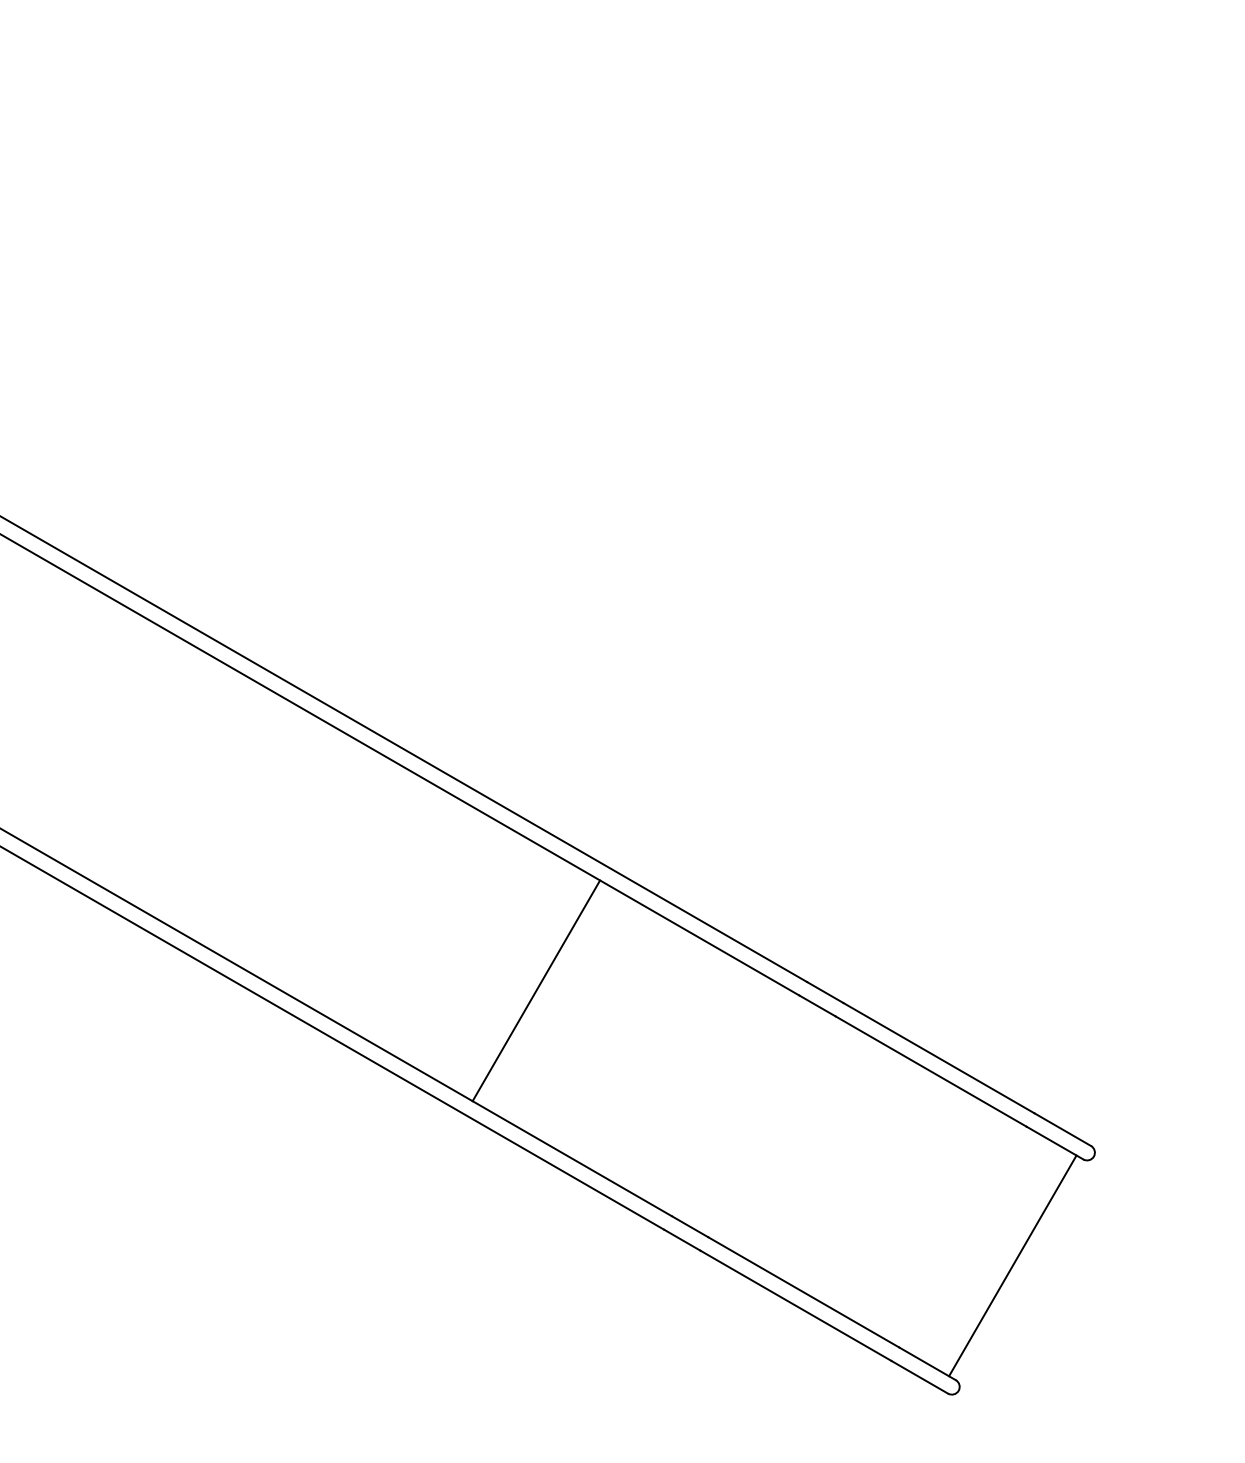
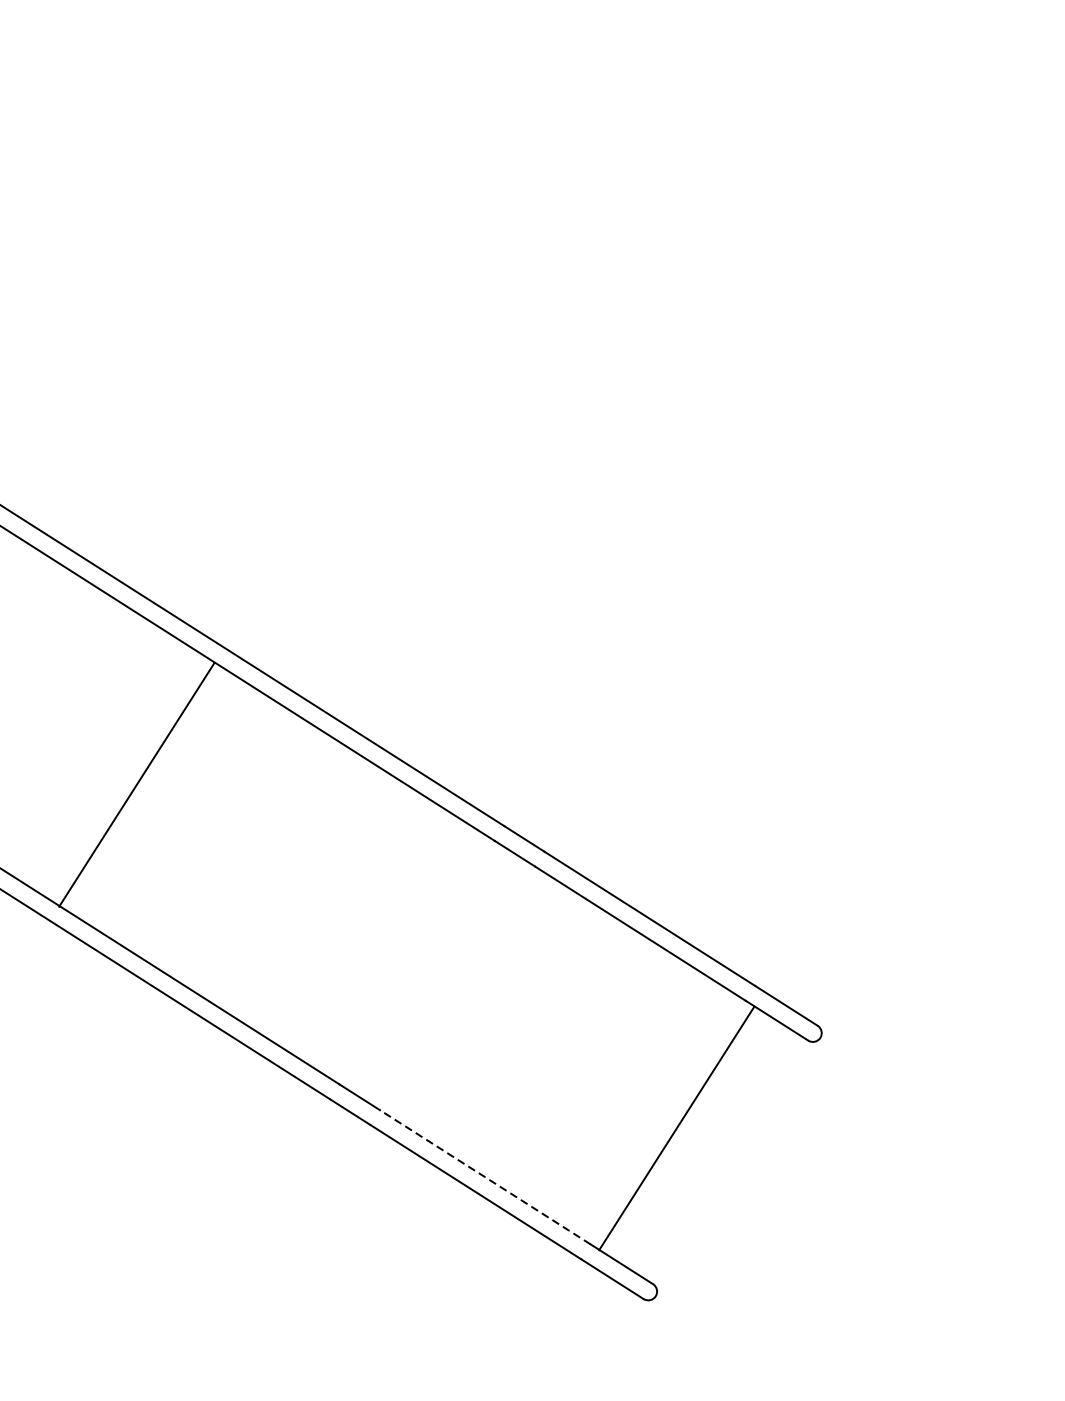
line: (536, 990) -> (136, 784), moved
line: (1012, 1265) -> (676, 1127), moved
line: (803, 1292) -> (484, 1177), solid -> dashed

